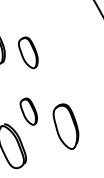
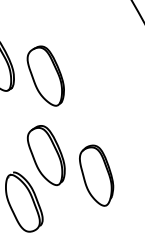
part: (28, 52) -> (45, 75), size x1.43
part: (28, 111) -> (46, 155), size x1.67

